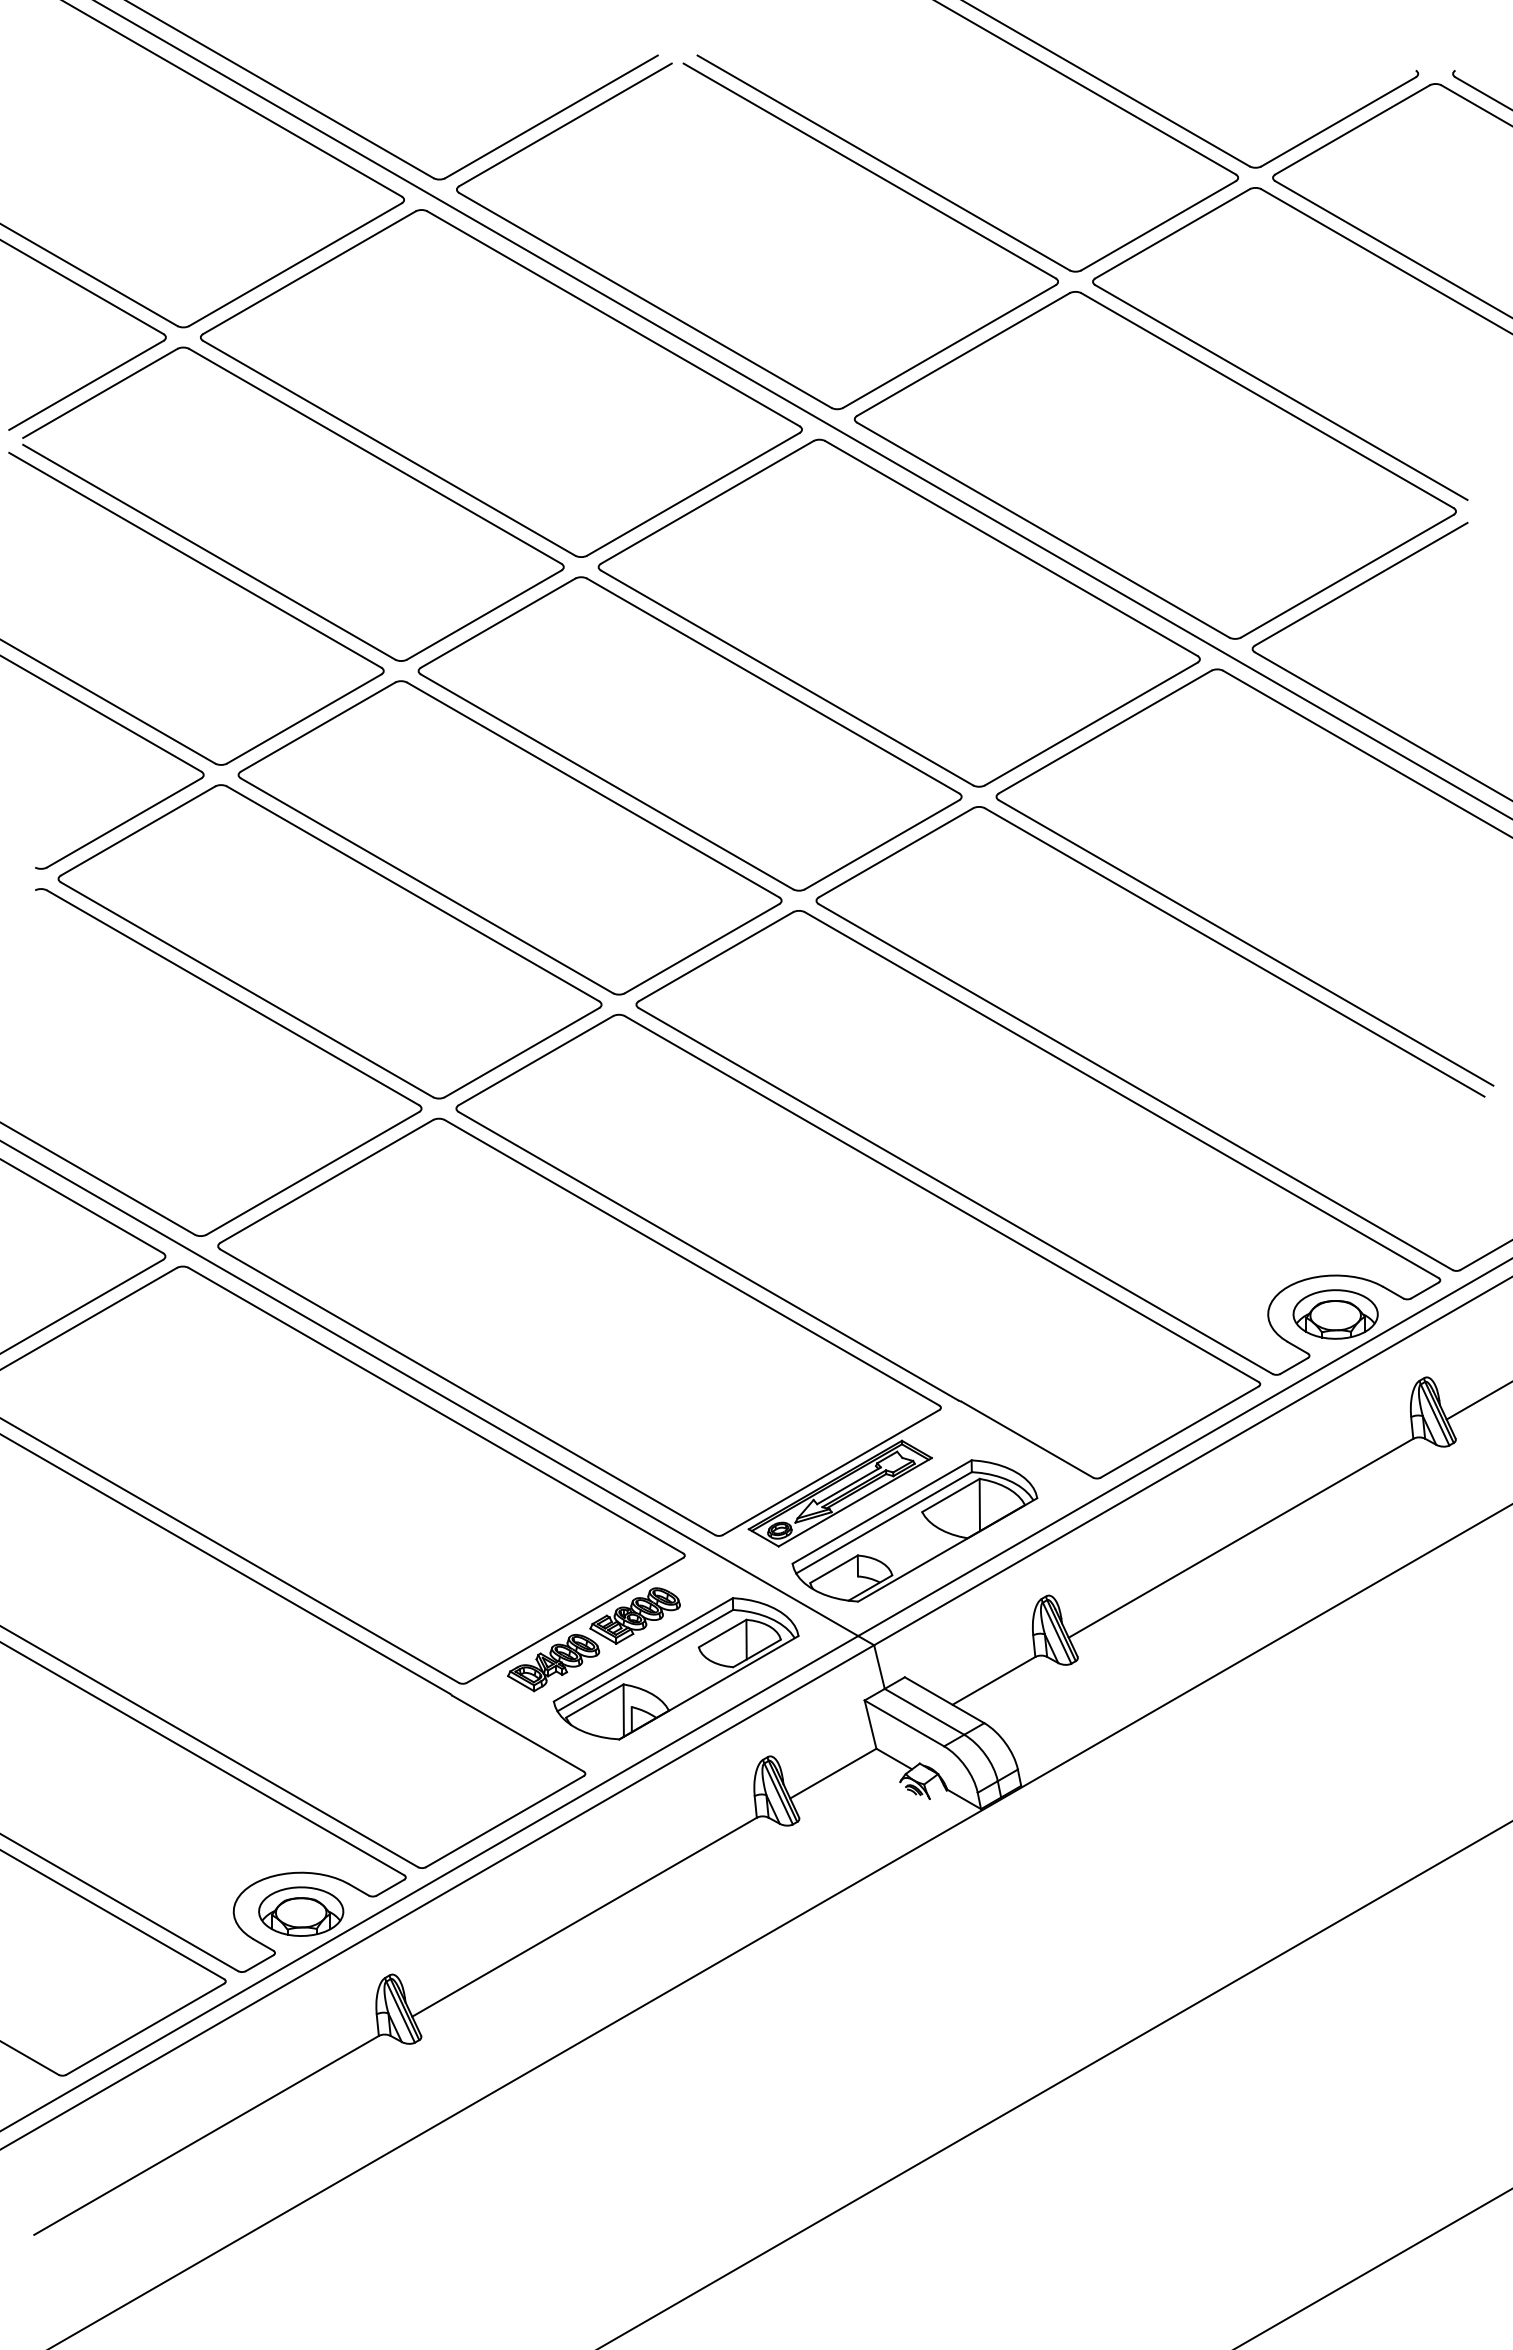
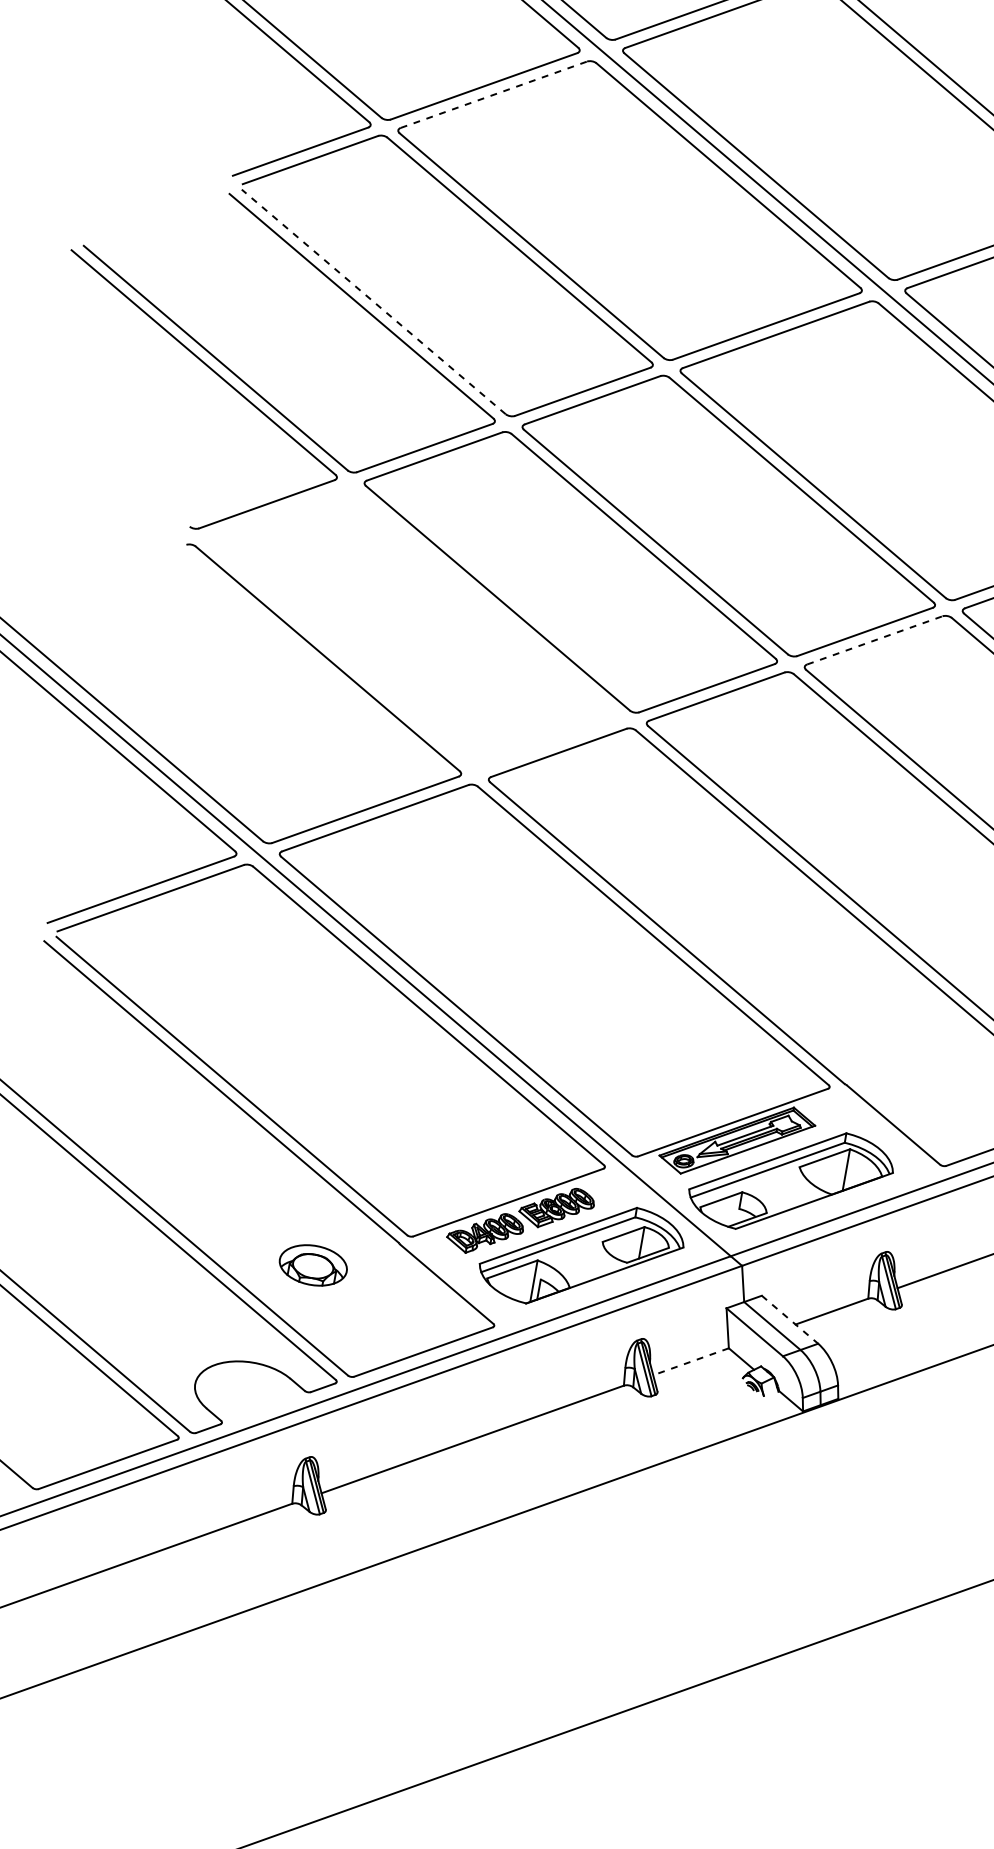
line: (309, 272) -> (494, 94), solid -> dashed
line: (209, 552) -> (373, 302), solid -> dashed
line: (896, 852) -> (875, 640), solid -> dashed
part: (329, 941) -> (412, 628), removed
line: (944, 1700) -> (789, 1319), solid -> dashed
line: (833, 1773) -> (691, 1361), solid -> dashed
part: (301, 1911) -> (313, 1265), moved

